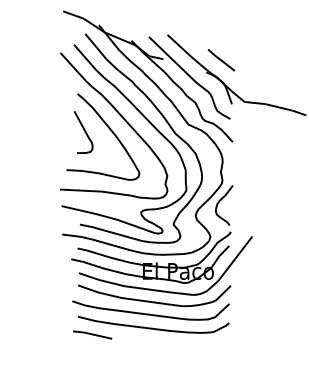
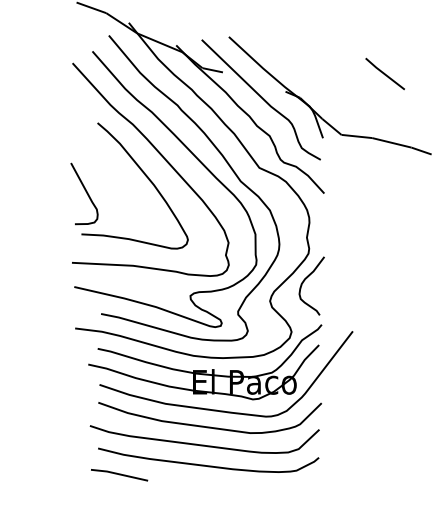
line: (221, 60) -> (385, 74), moved
curve: (84, 132) -> (85, 194), moved

